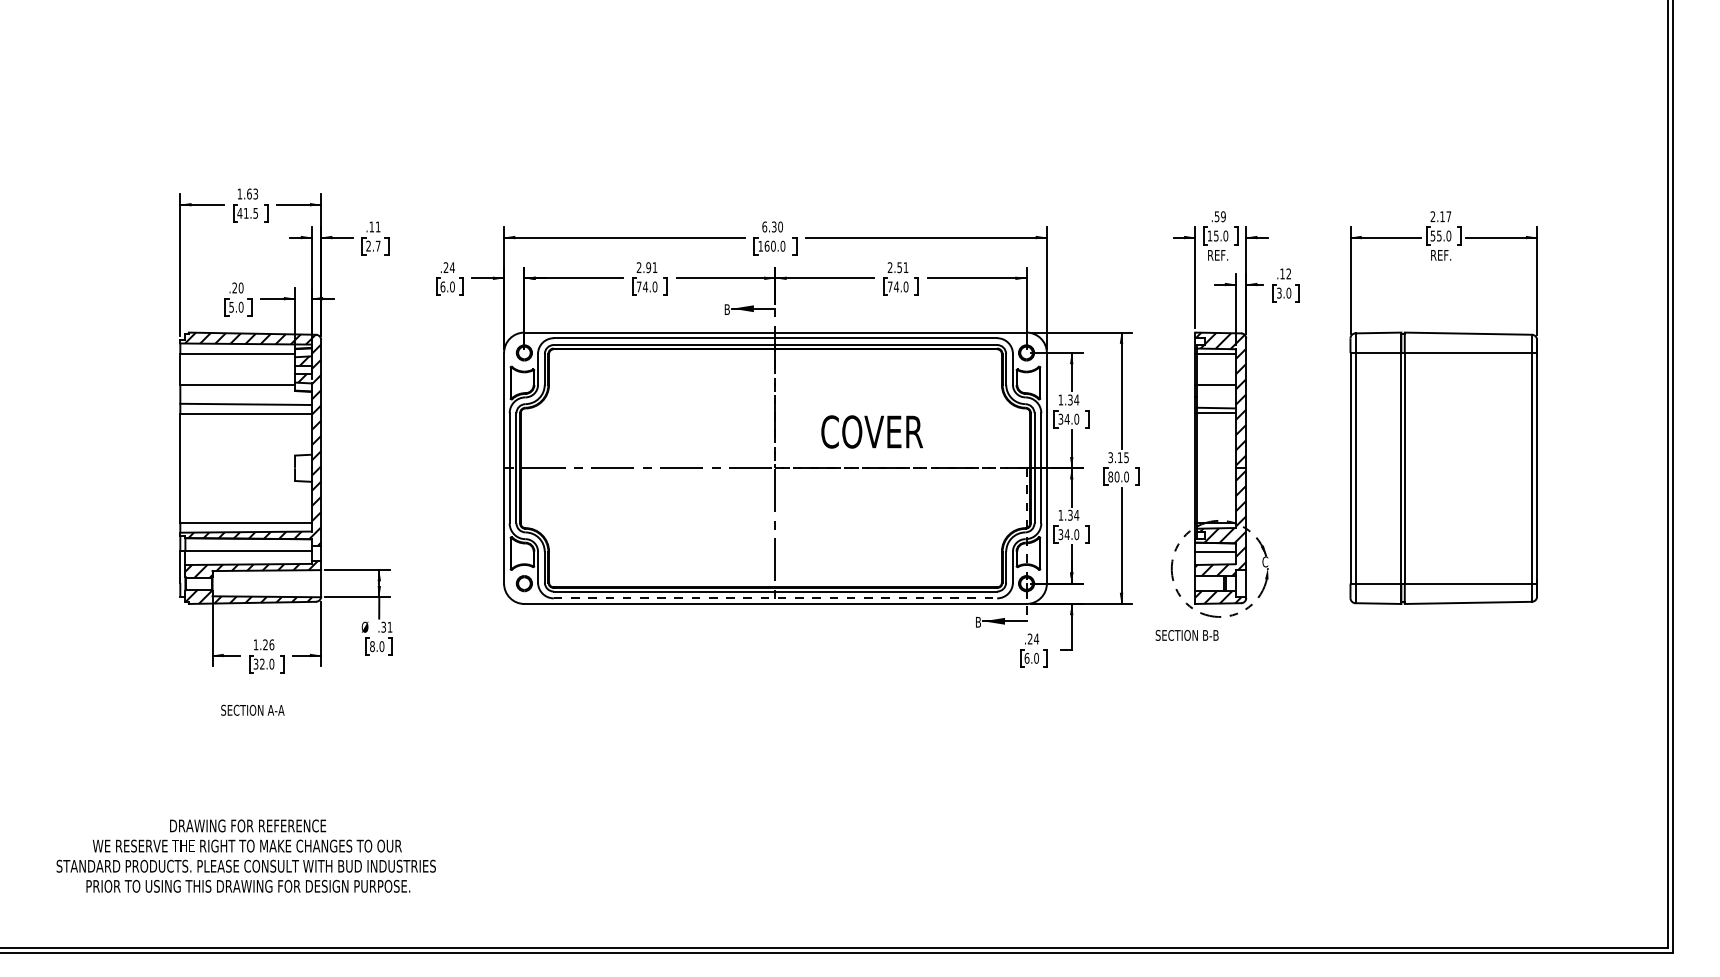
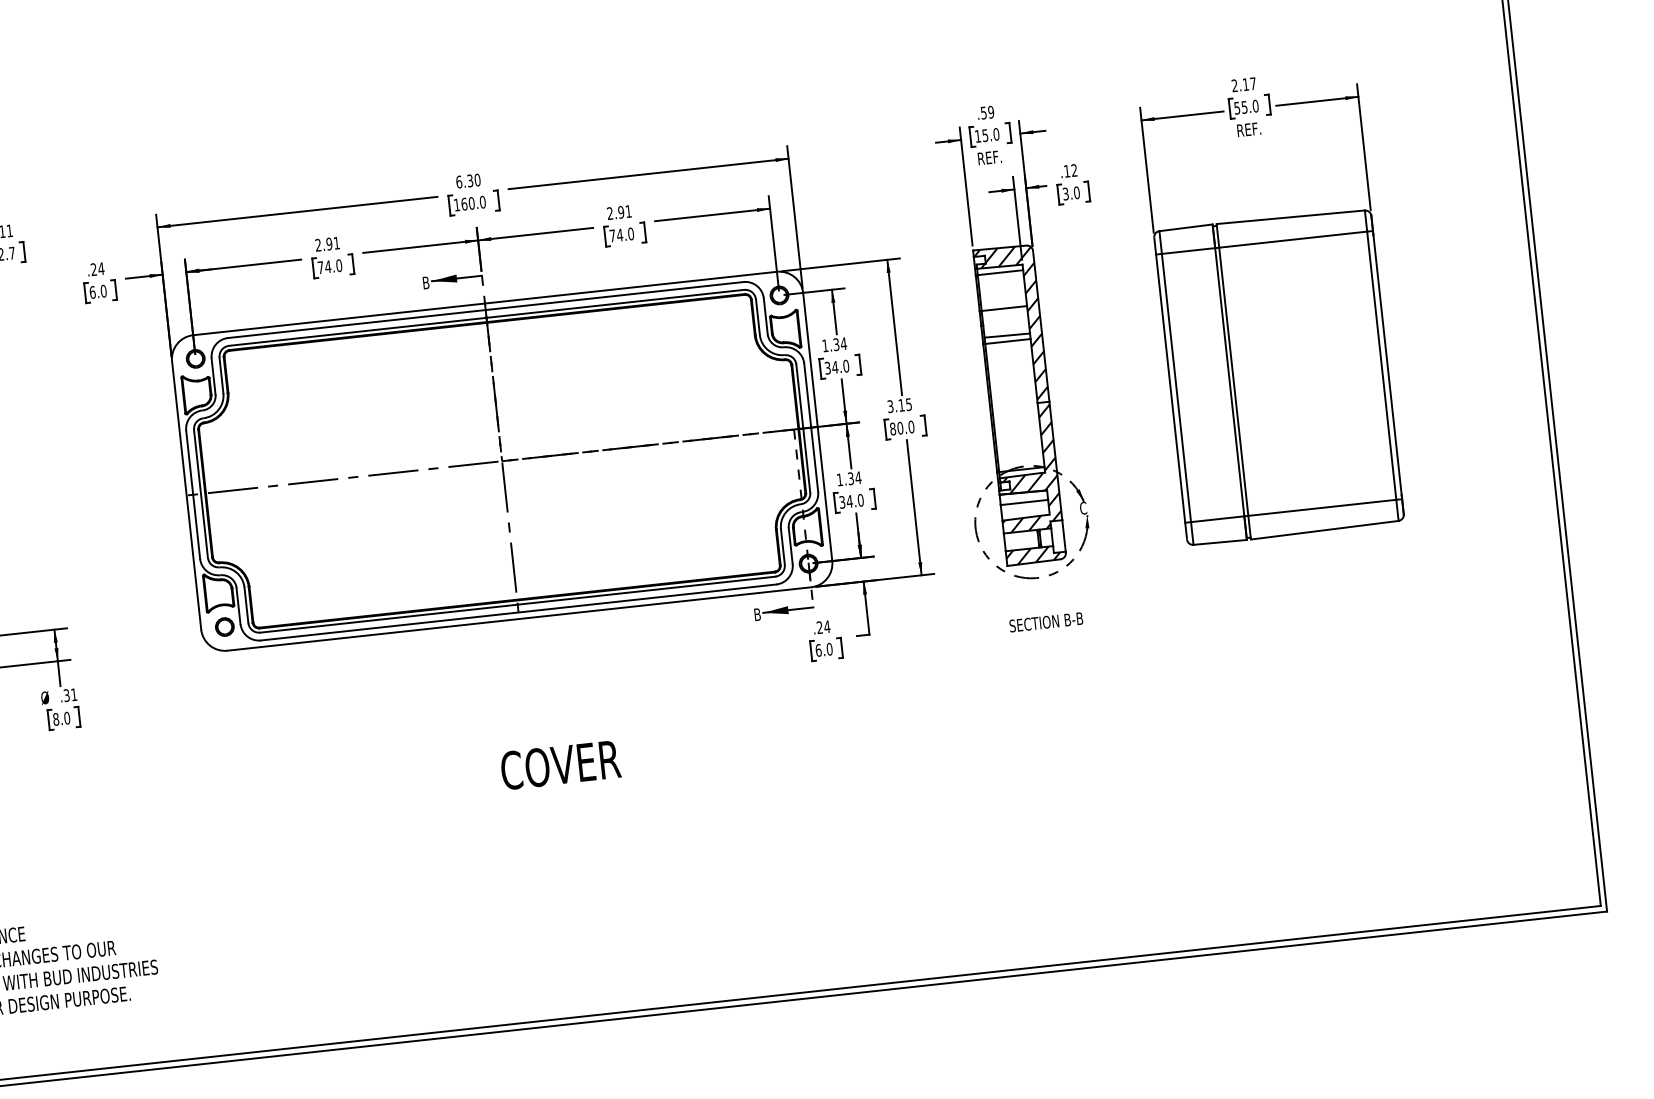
text: (899, 267) -> (620, 212), 2.51 -> 2.91
text: (871, 431) -> (559, 764), moved
line: (775, 598) -> (518, 612), dashed -> solid
text: (1186, 635) -> (1045, 622), moved

